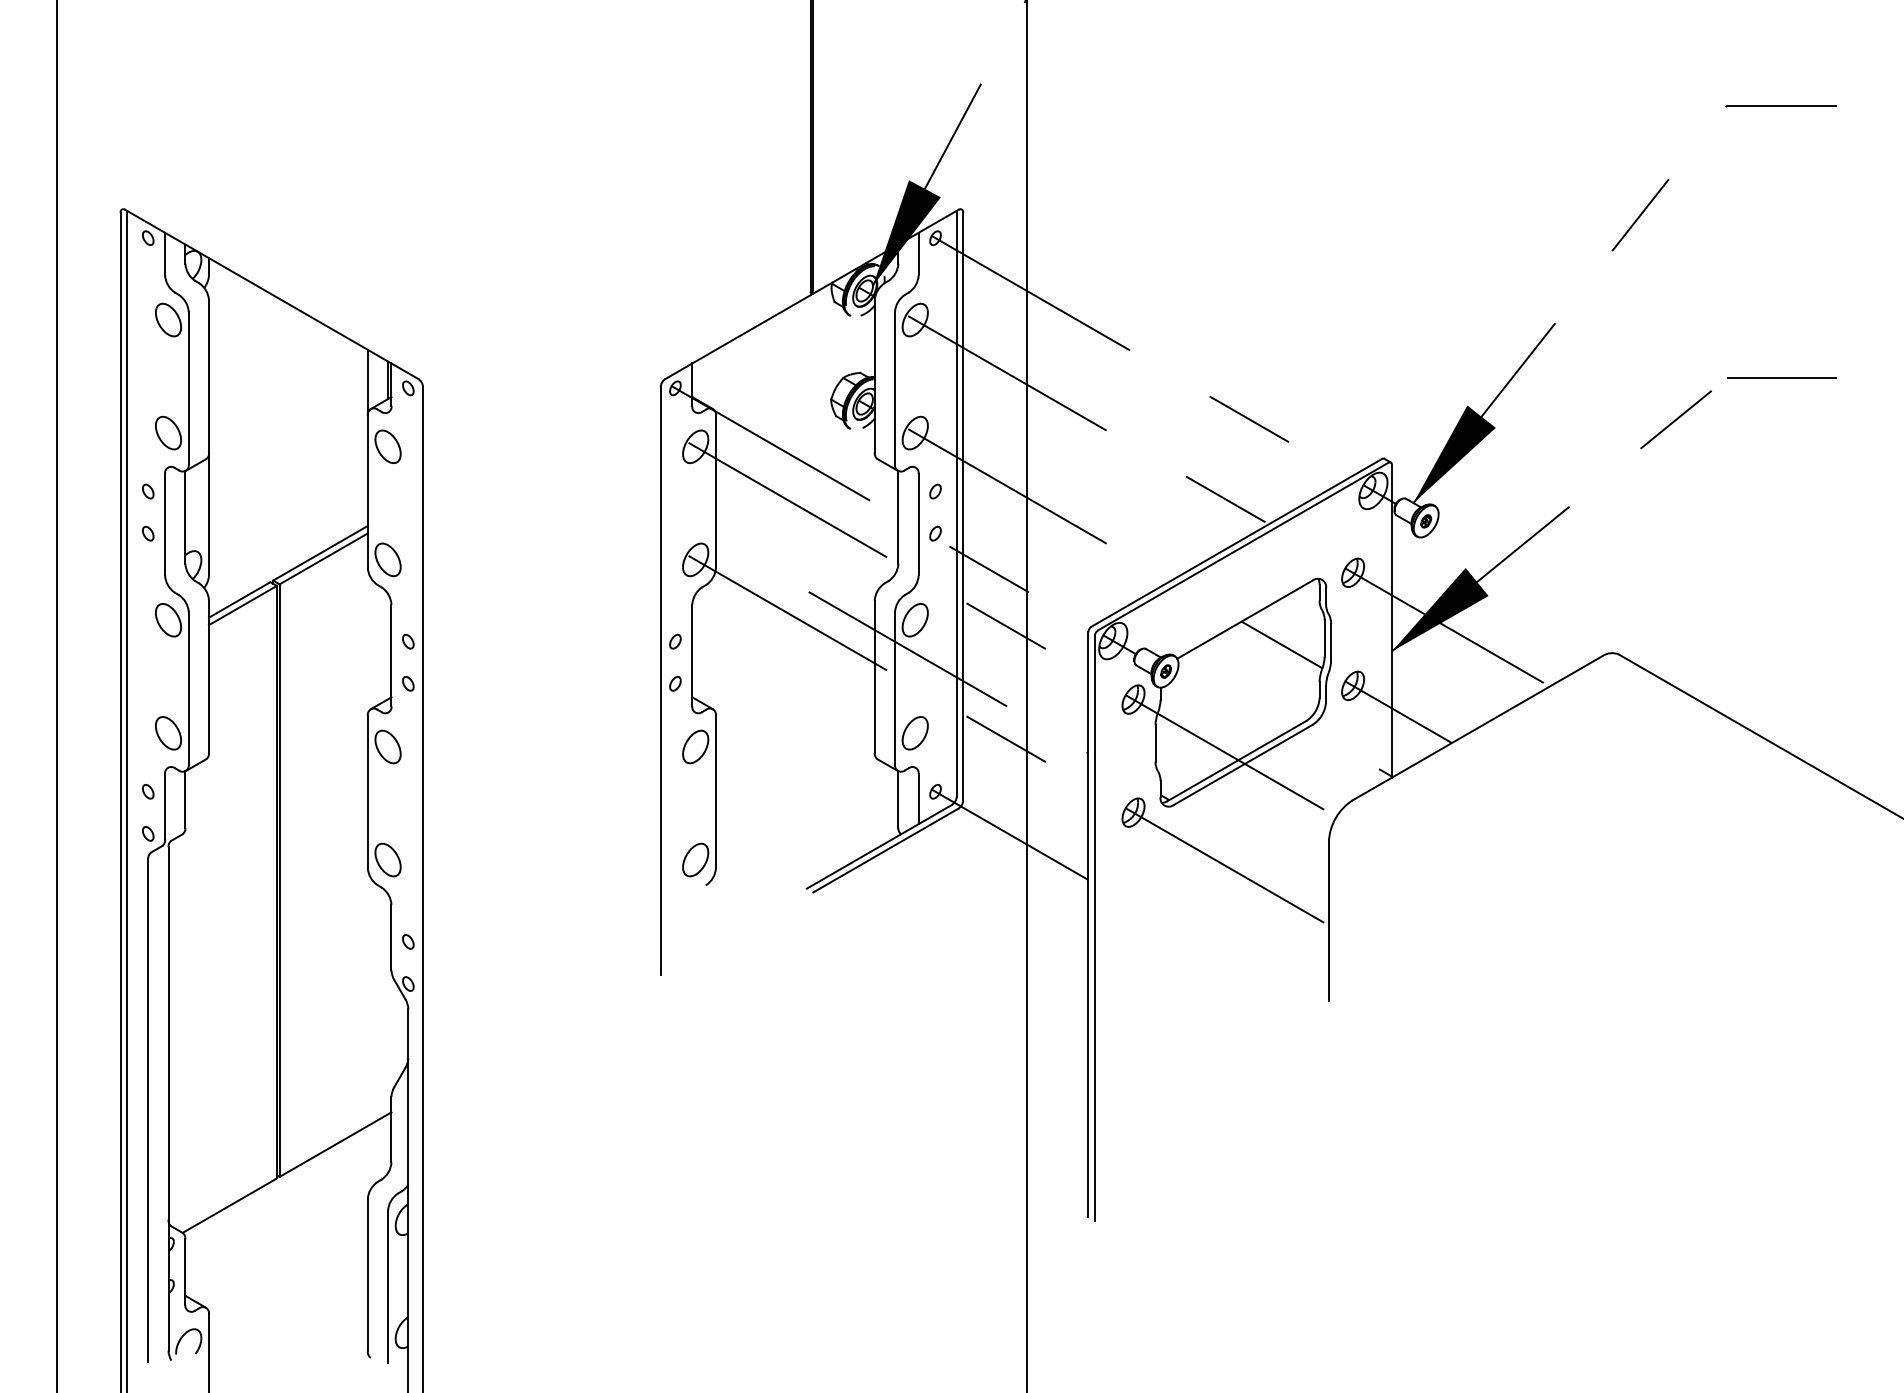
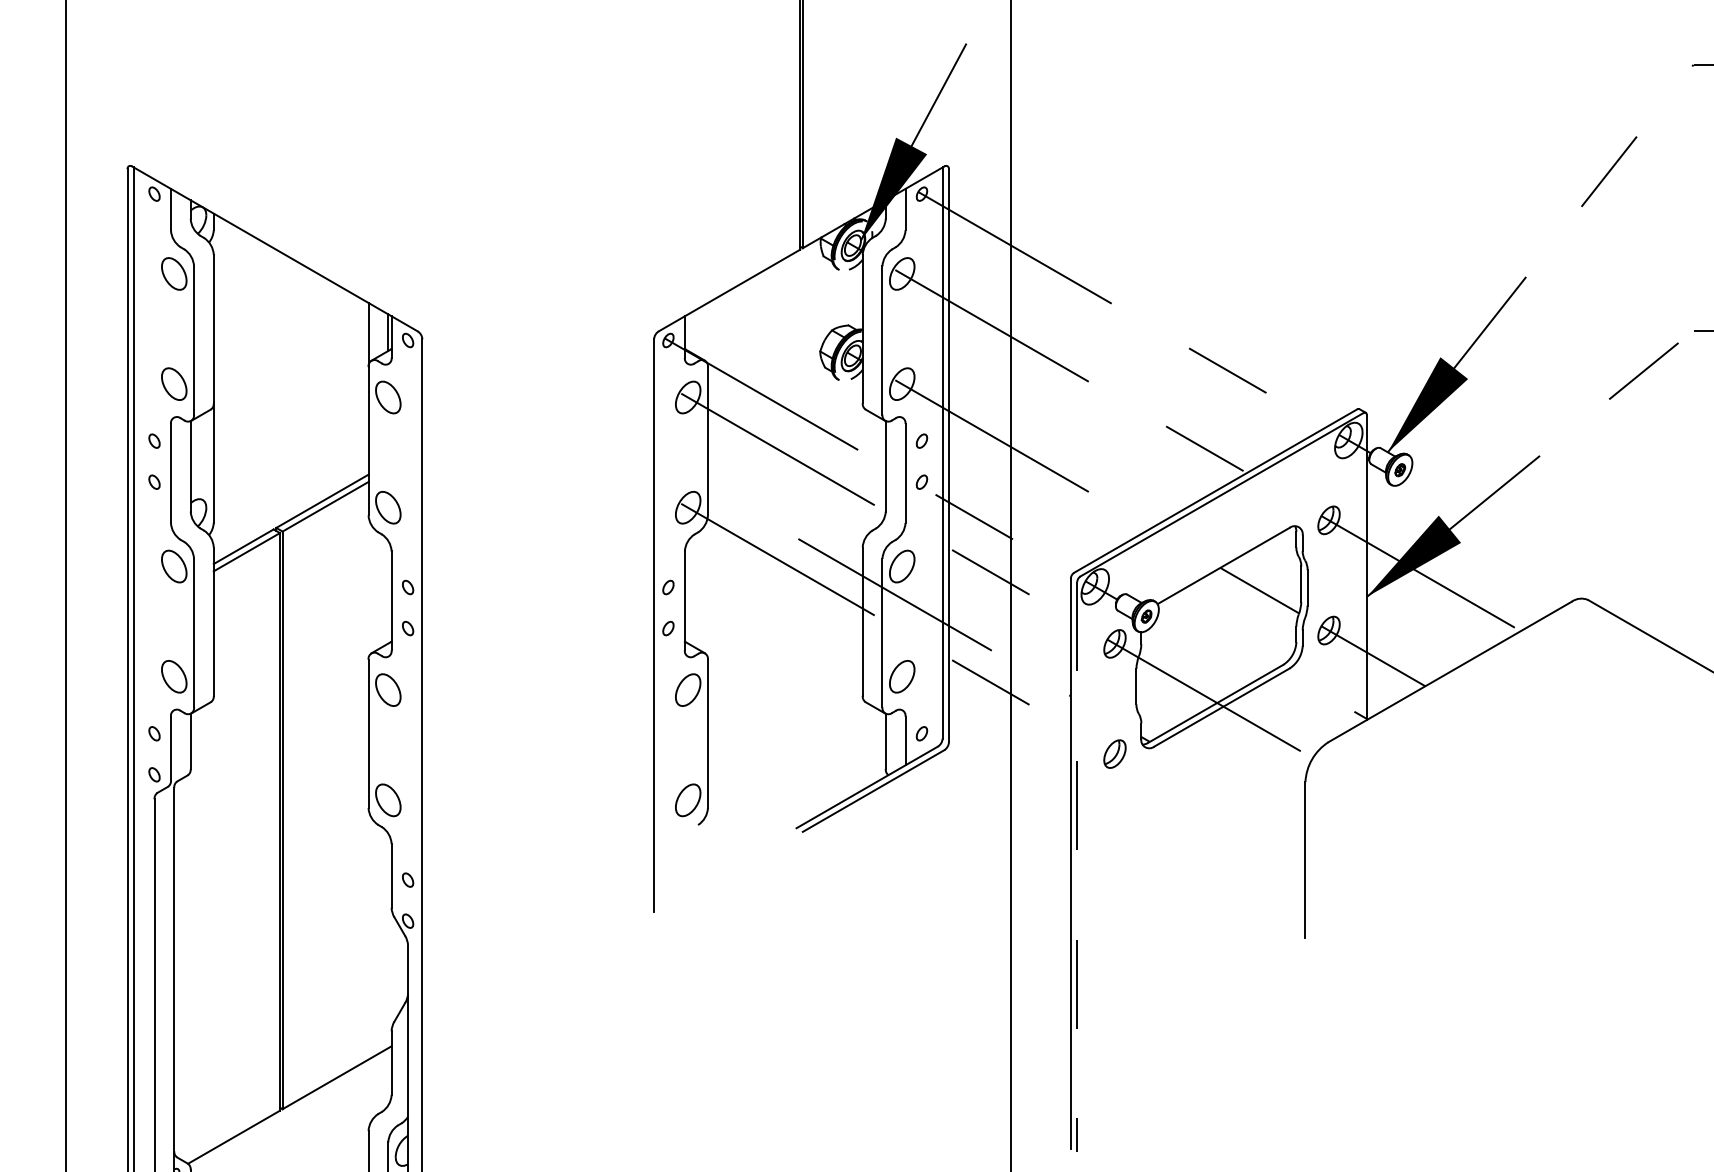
line: (1009, 834) -> (994, 775), removed
line: (1226, 866) -> (1205, 806), removed
line: (1094, 929) -> (1076, 868), solid -> dashed

